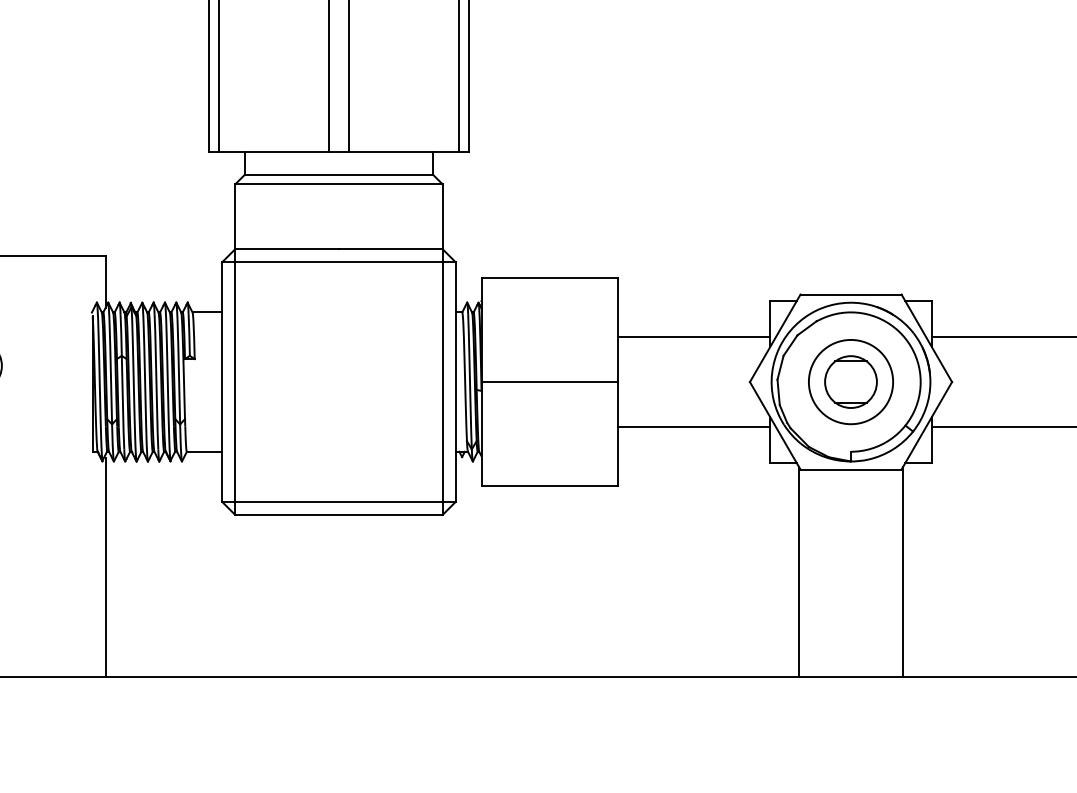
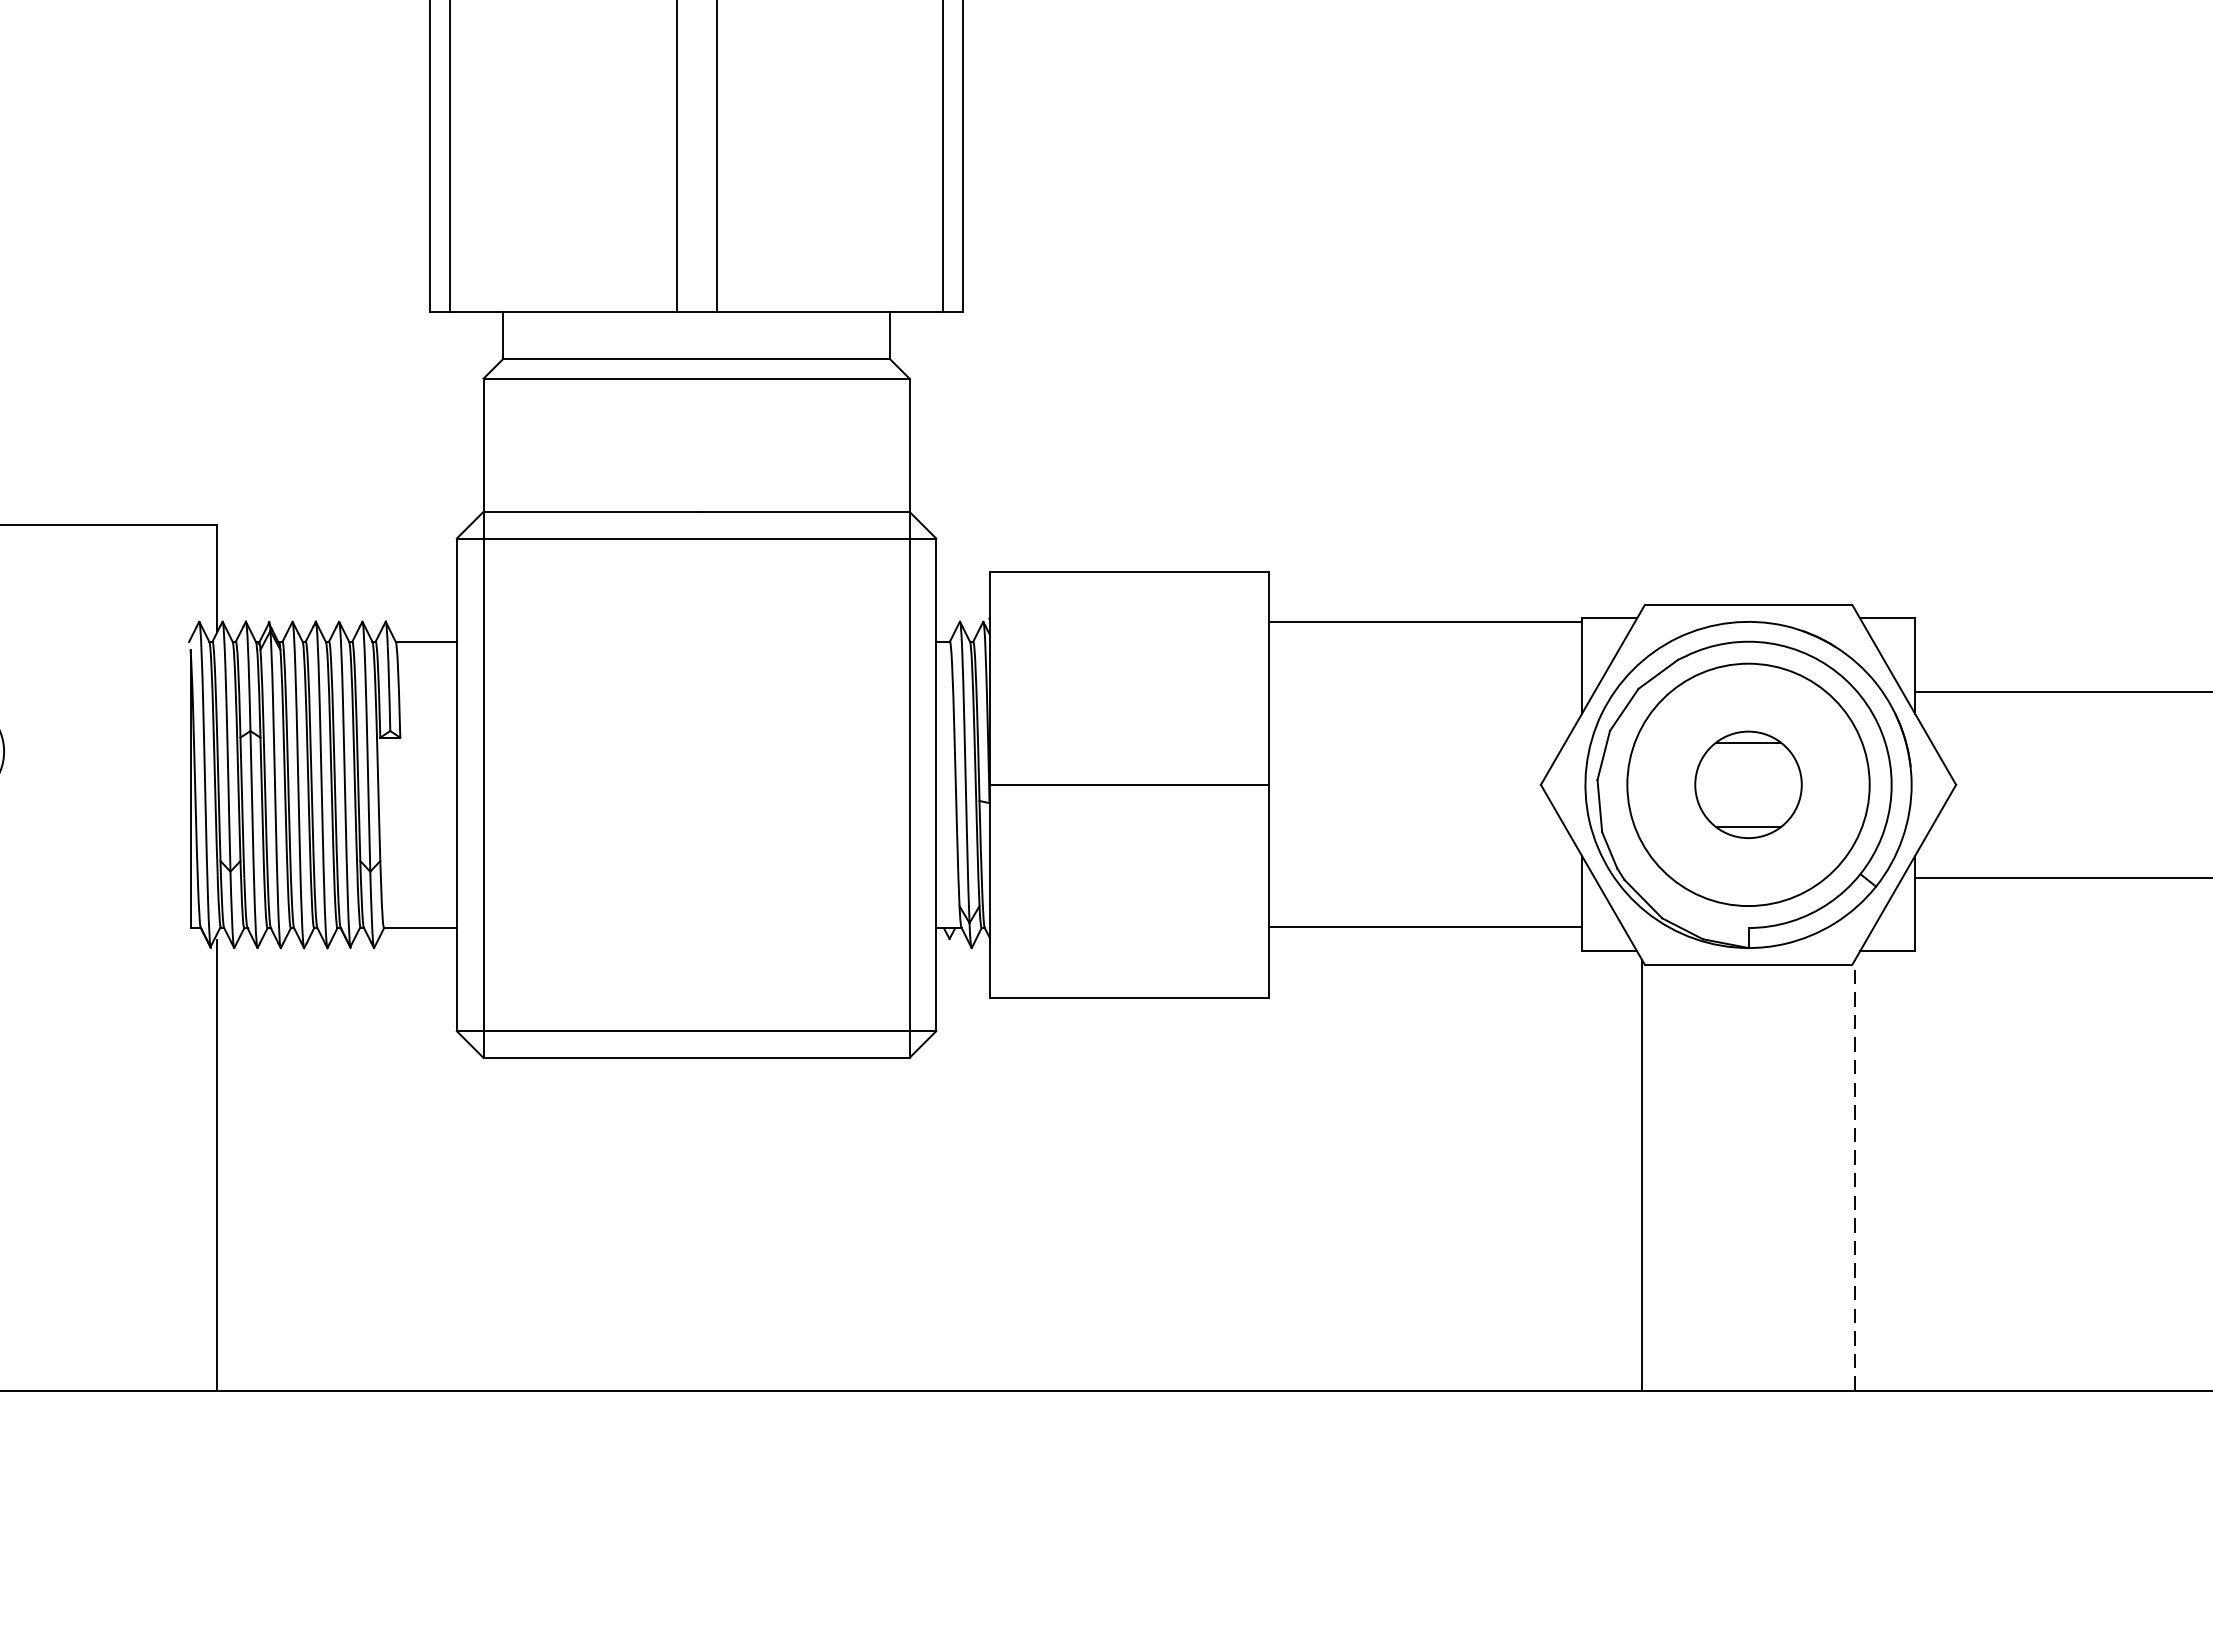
line: (693, 336) -> (1424, 621), moved
circle: (850, 381) -> (1747, 783), size x1.4
line: (693, 427) -> (1424, 927), moved
line: (902, 572) -> (1854, 1176), solid -> dashed

